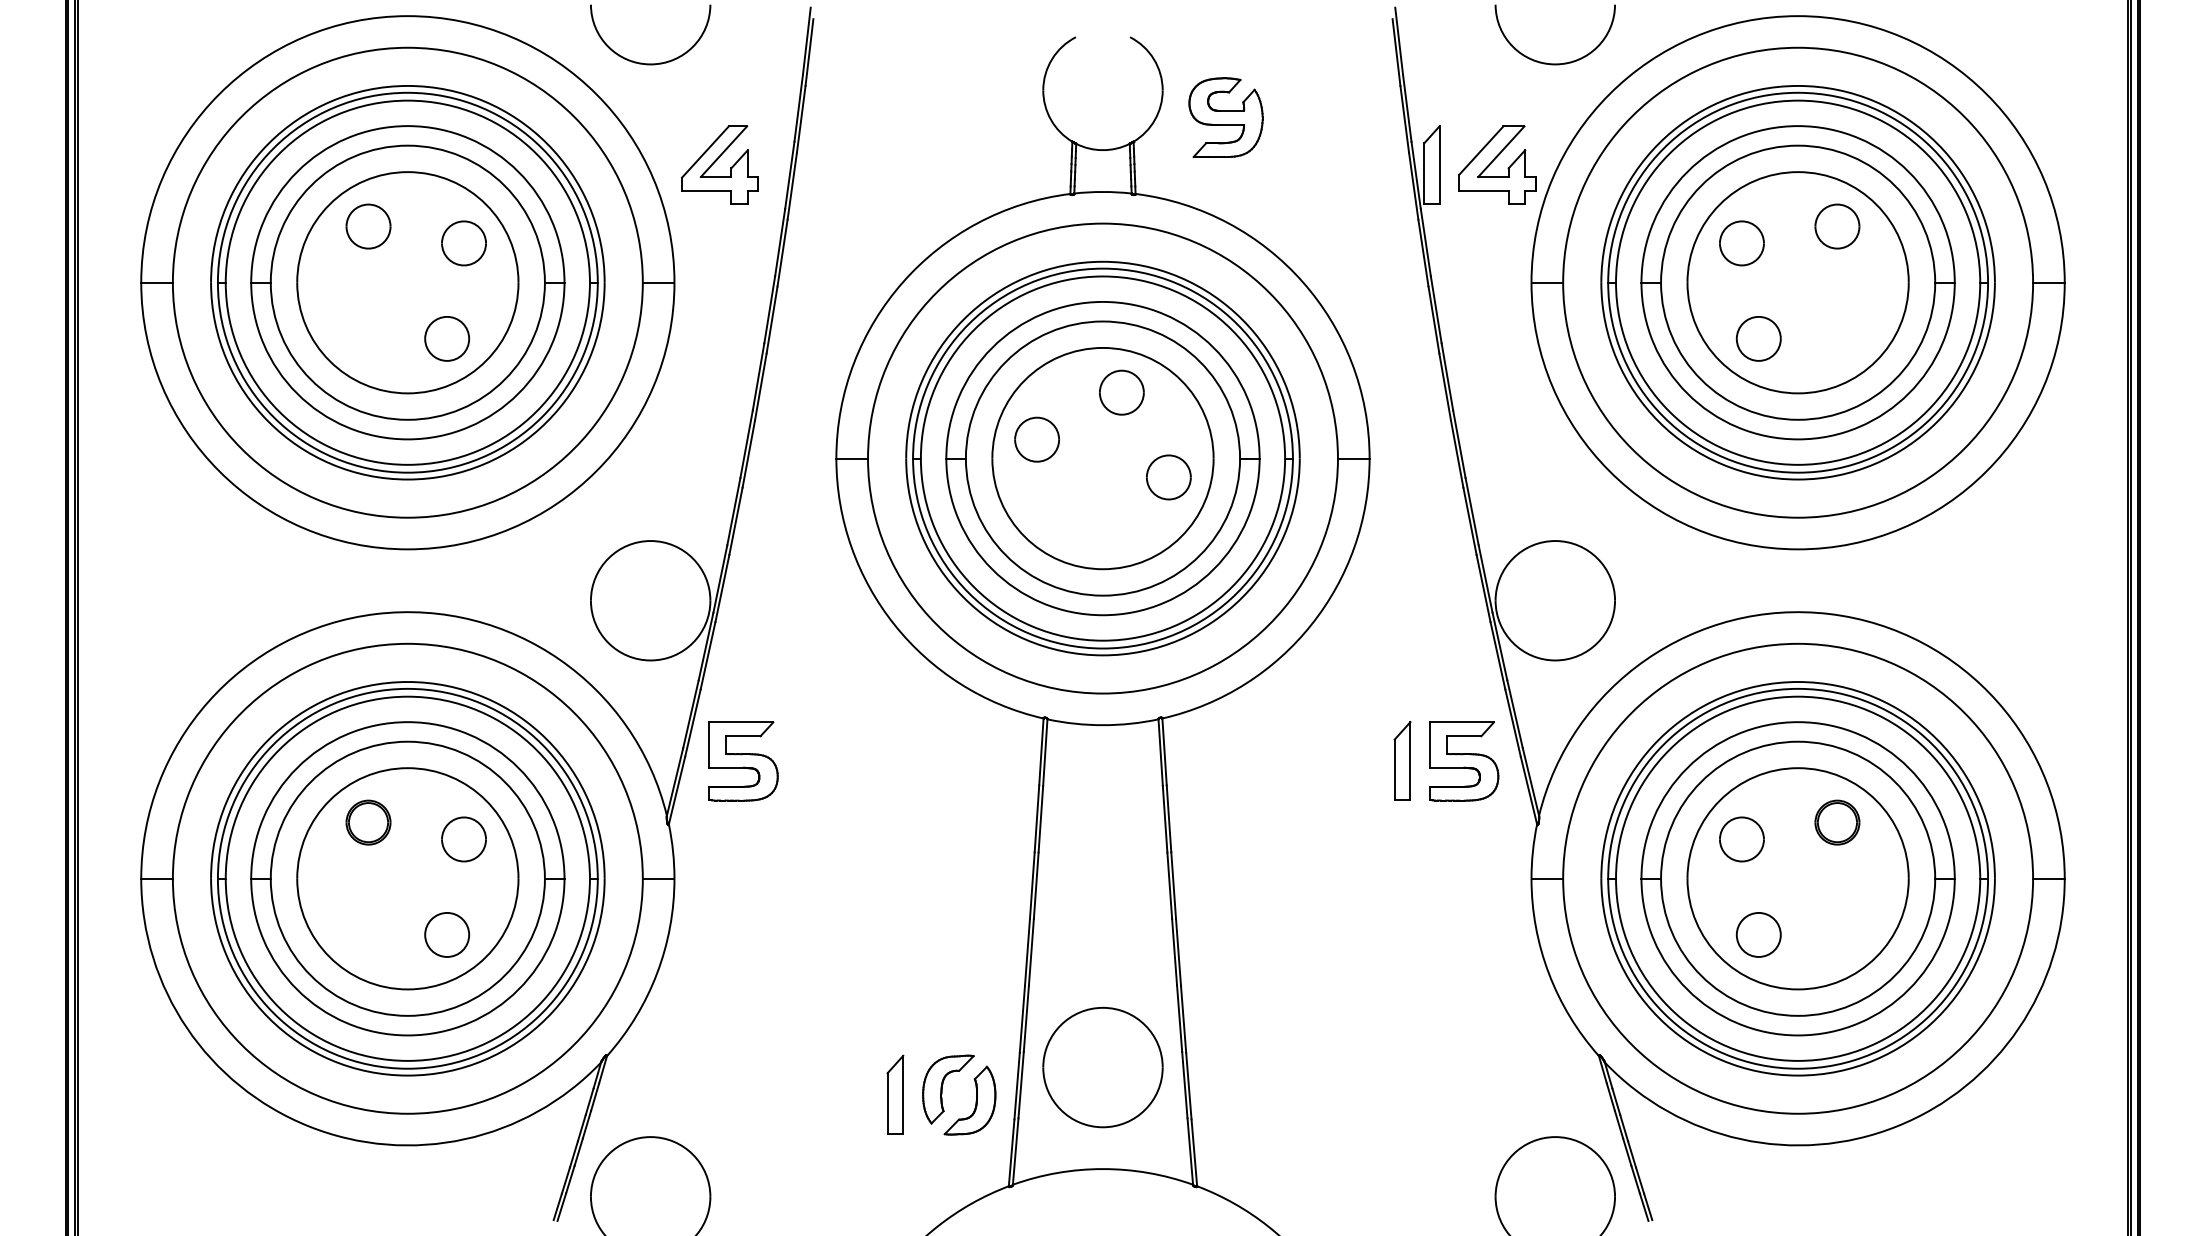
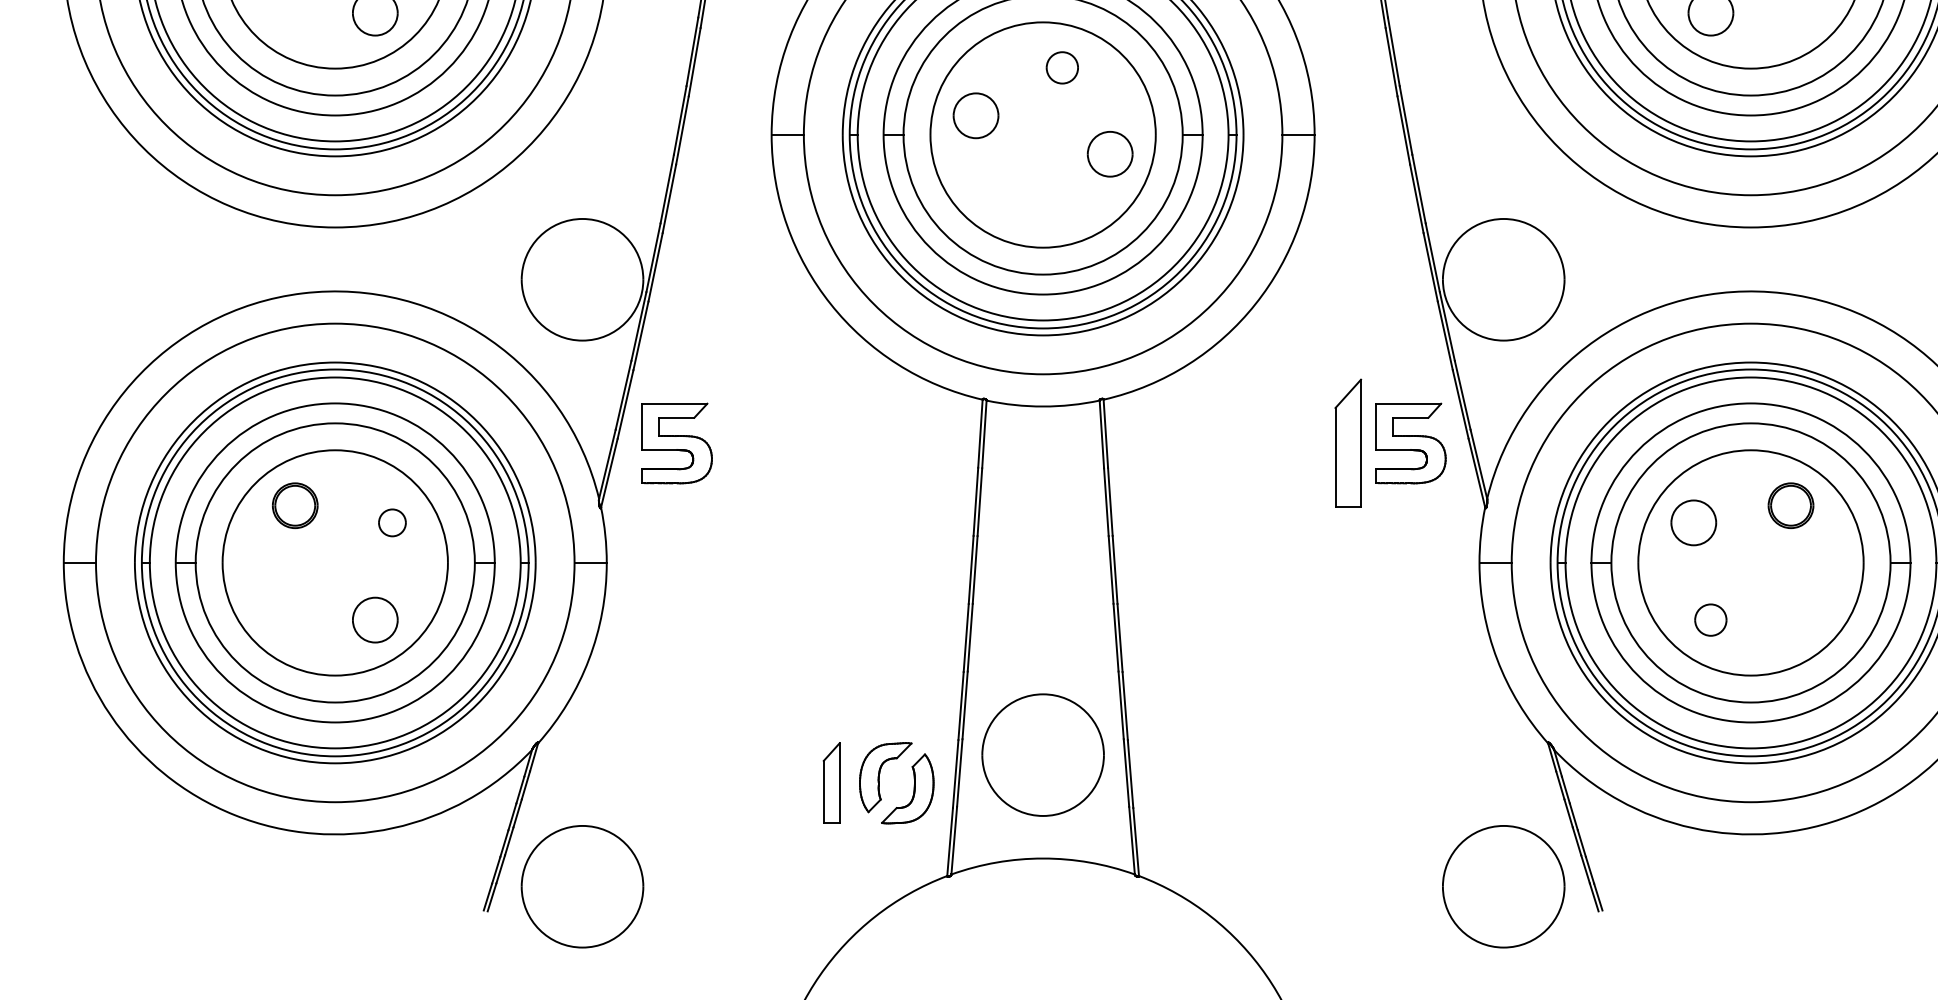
part: (1121, 392) -> (1061, 67), size x0.7
part: (1402, 760) -> (1348, 442), size x1.6
part: (463, 839) -> (391, 522), size x0.6
part: (1758, 934) -> (1710, 619), size x0.7

